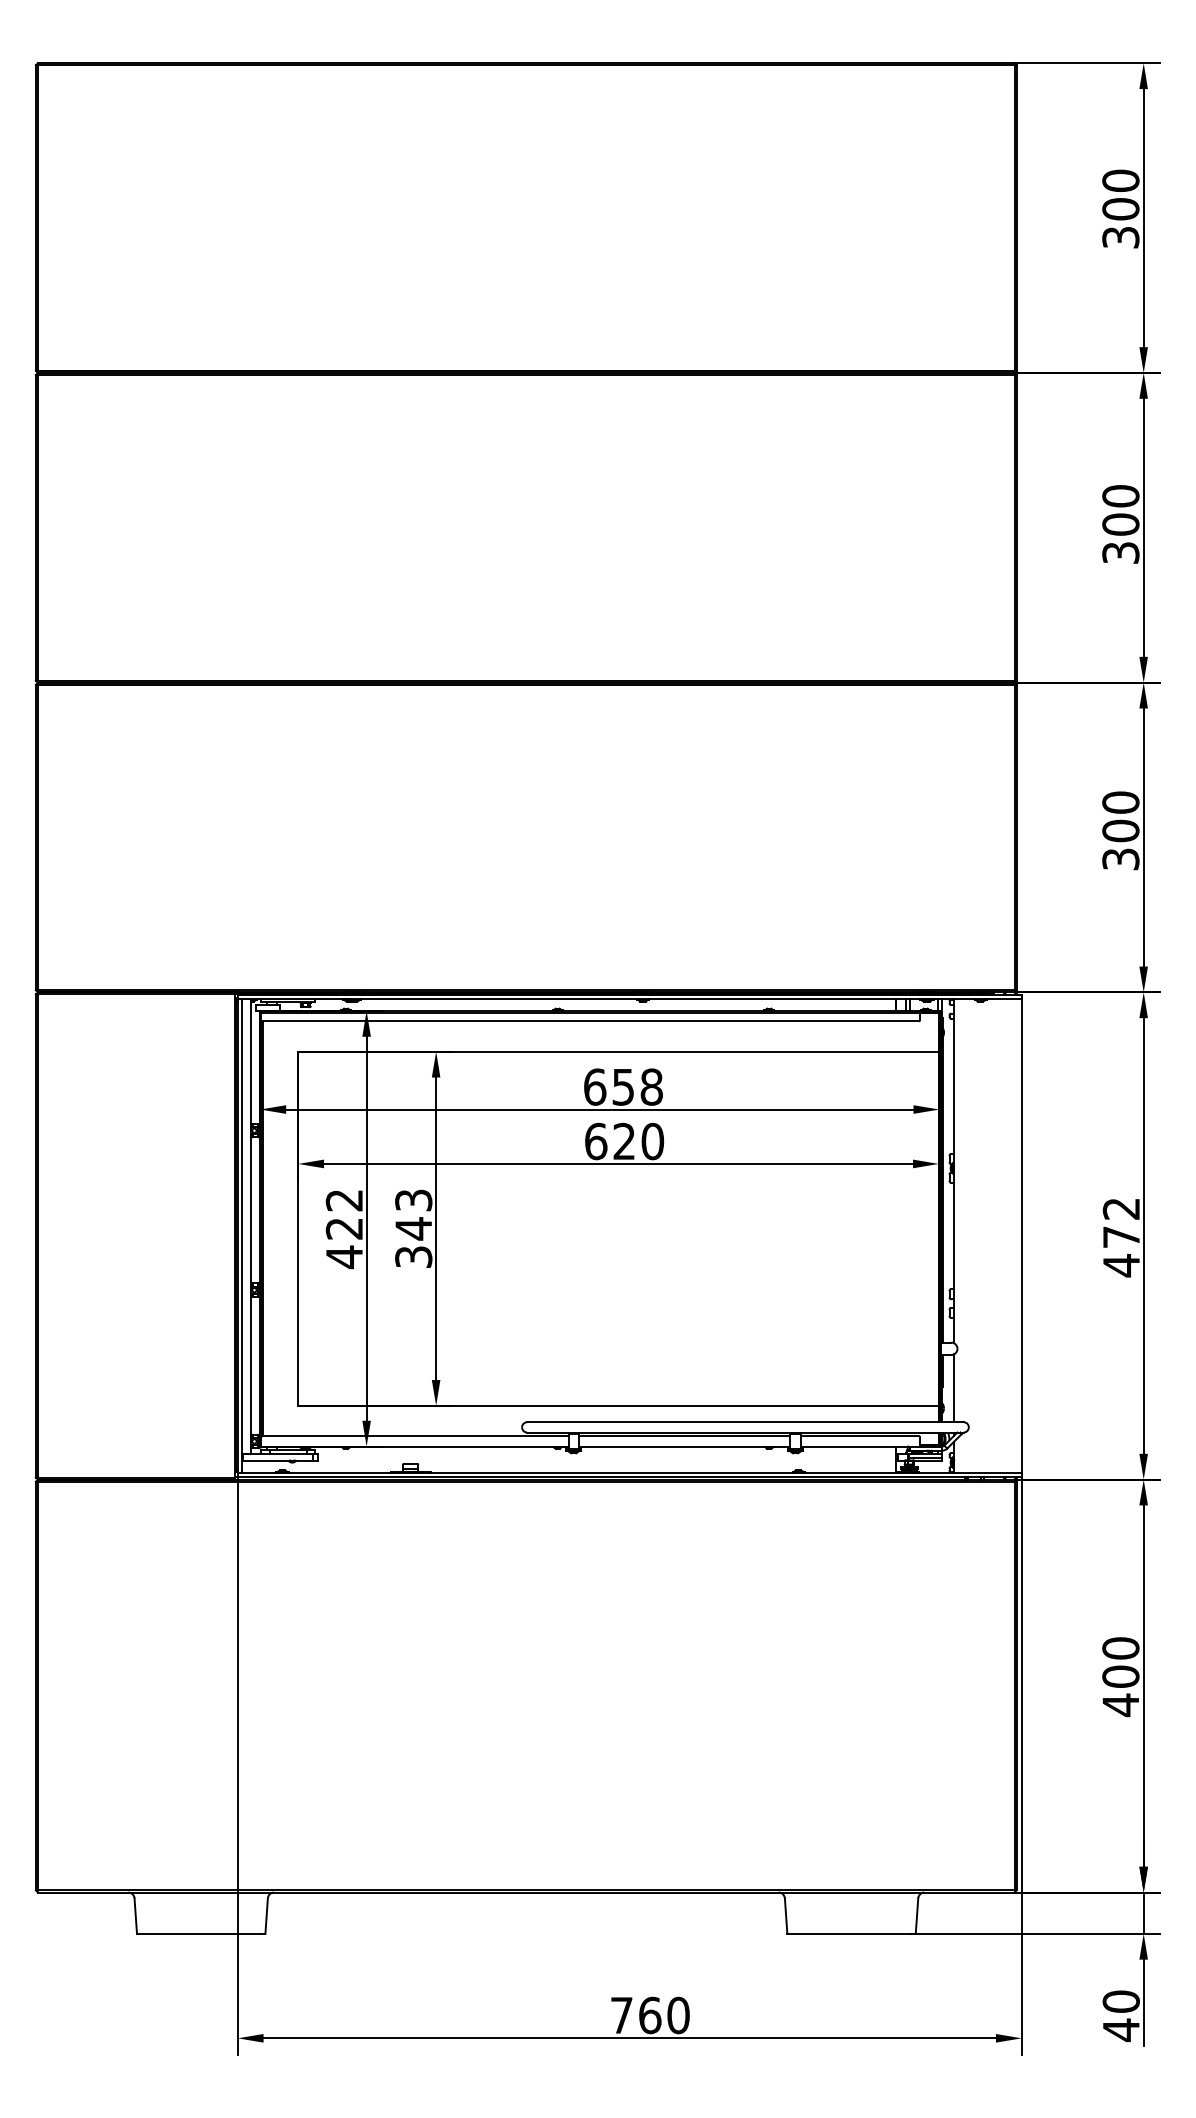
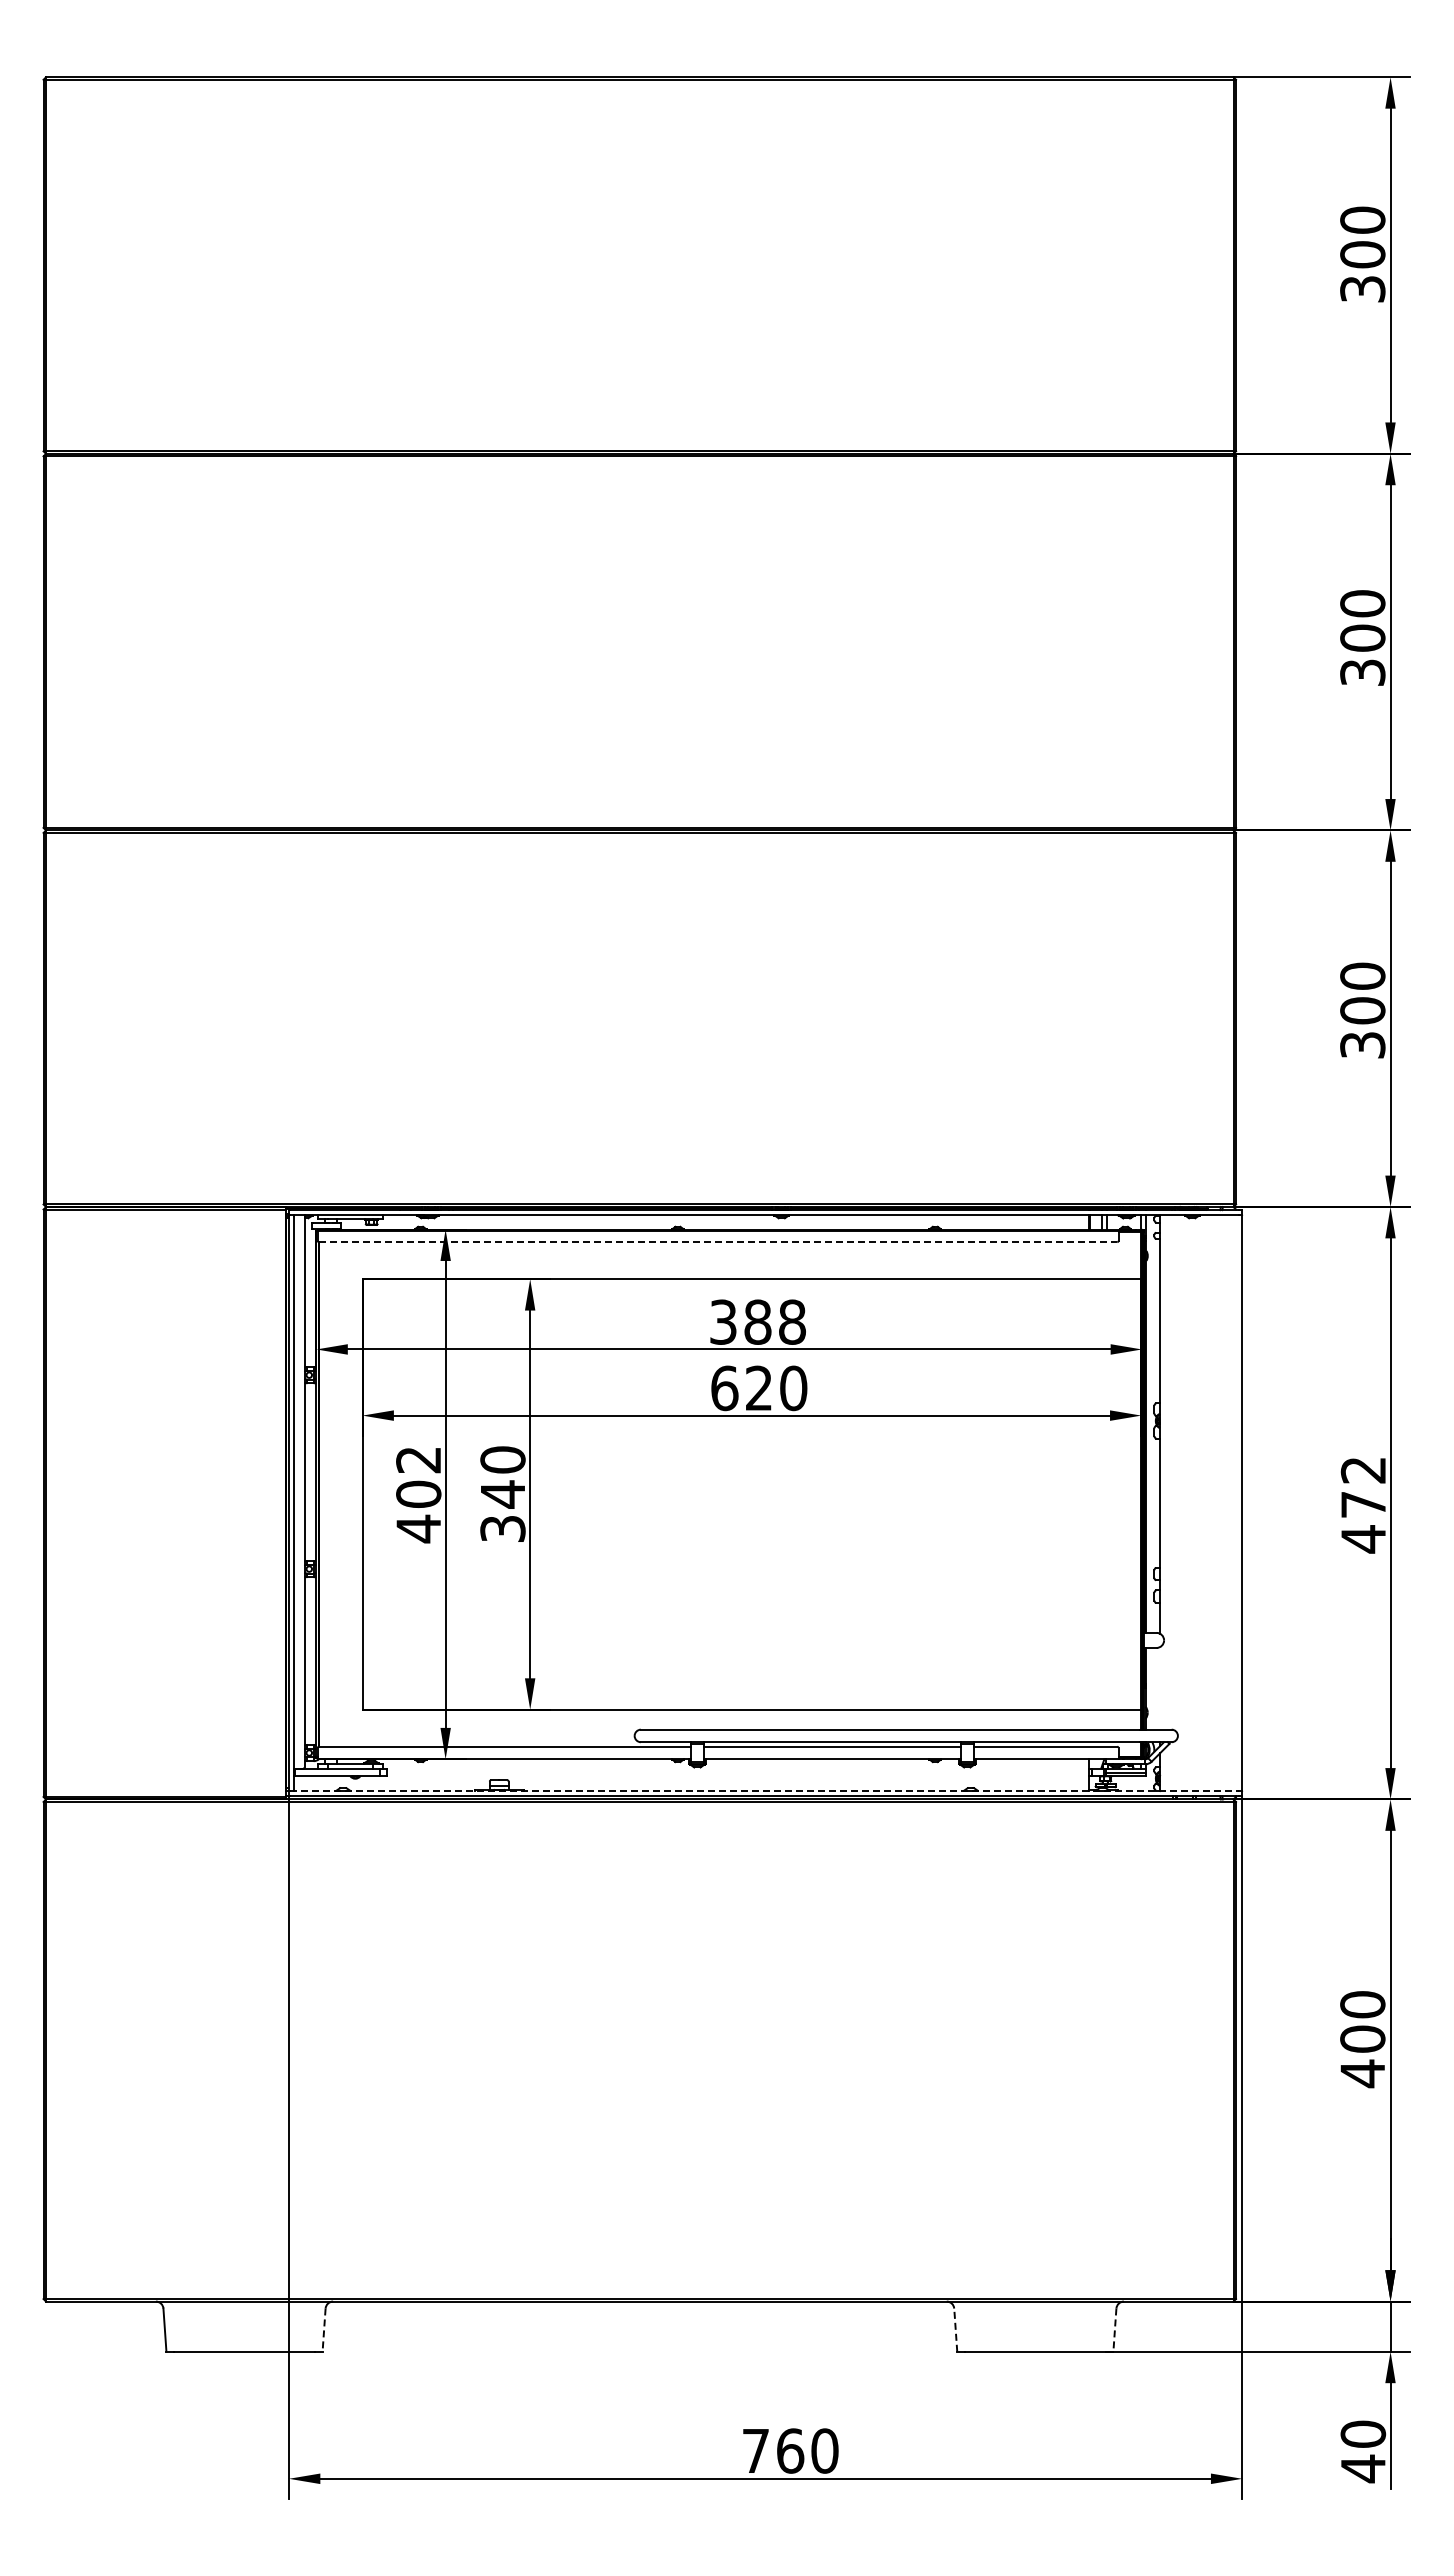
line: (591, 1021) -> (718, 1242), solid -> dashed
text: (609, 1086) -> (740, 1321), 658 -> 388
text: (413, 1200) -> (502, 1459), 343 -> 340
text: (344, 1228) -> (418, 1493), 422 -> 402
line: (954, 1388) -> (1160, 1688), removed
line: (628, 1473) -> (764, 1791), solid -> dashed
line: (266, 1916) -> (324, 2330), solid -> dashed
line: (785, 1916) -> (955, 2330), solid -> dashed
line: (916, 1916) -> (1114, 2330), solid -> dashed

